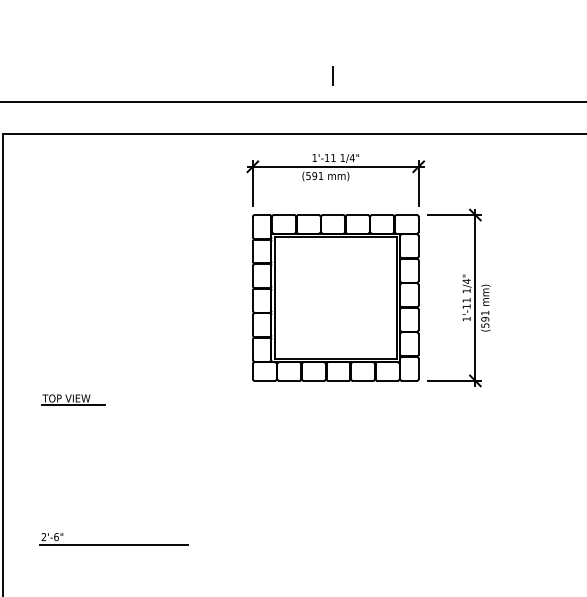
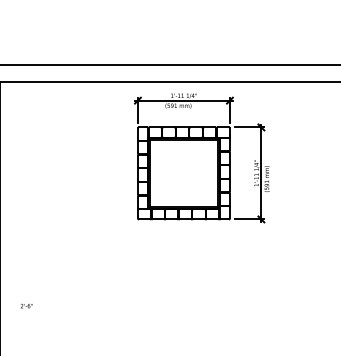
line: (333, 76) -> (182, 50), removed
part: (73, 400) -> (38, 230), removed
line: (113, 545) -> (60, 310), removed

